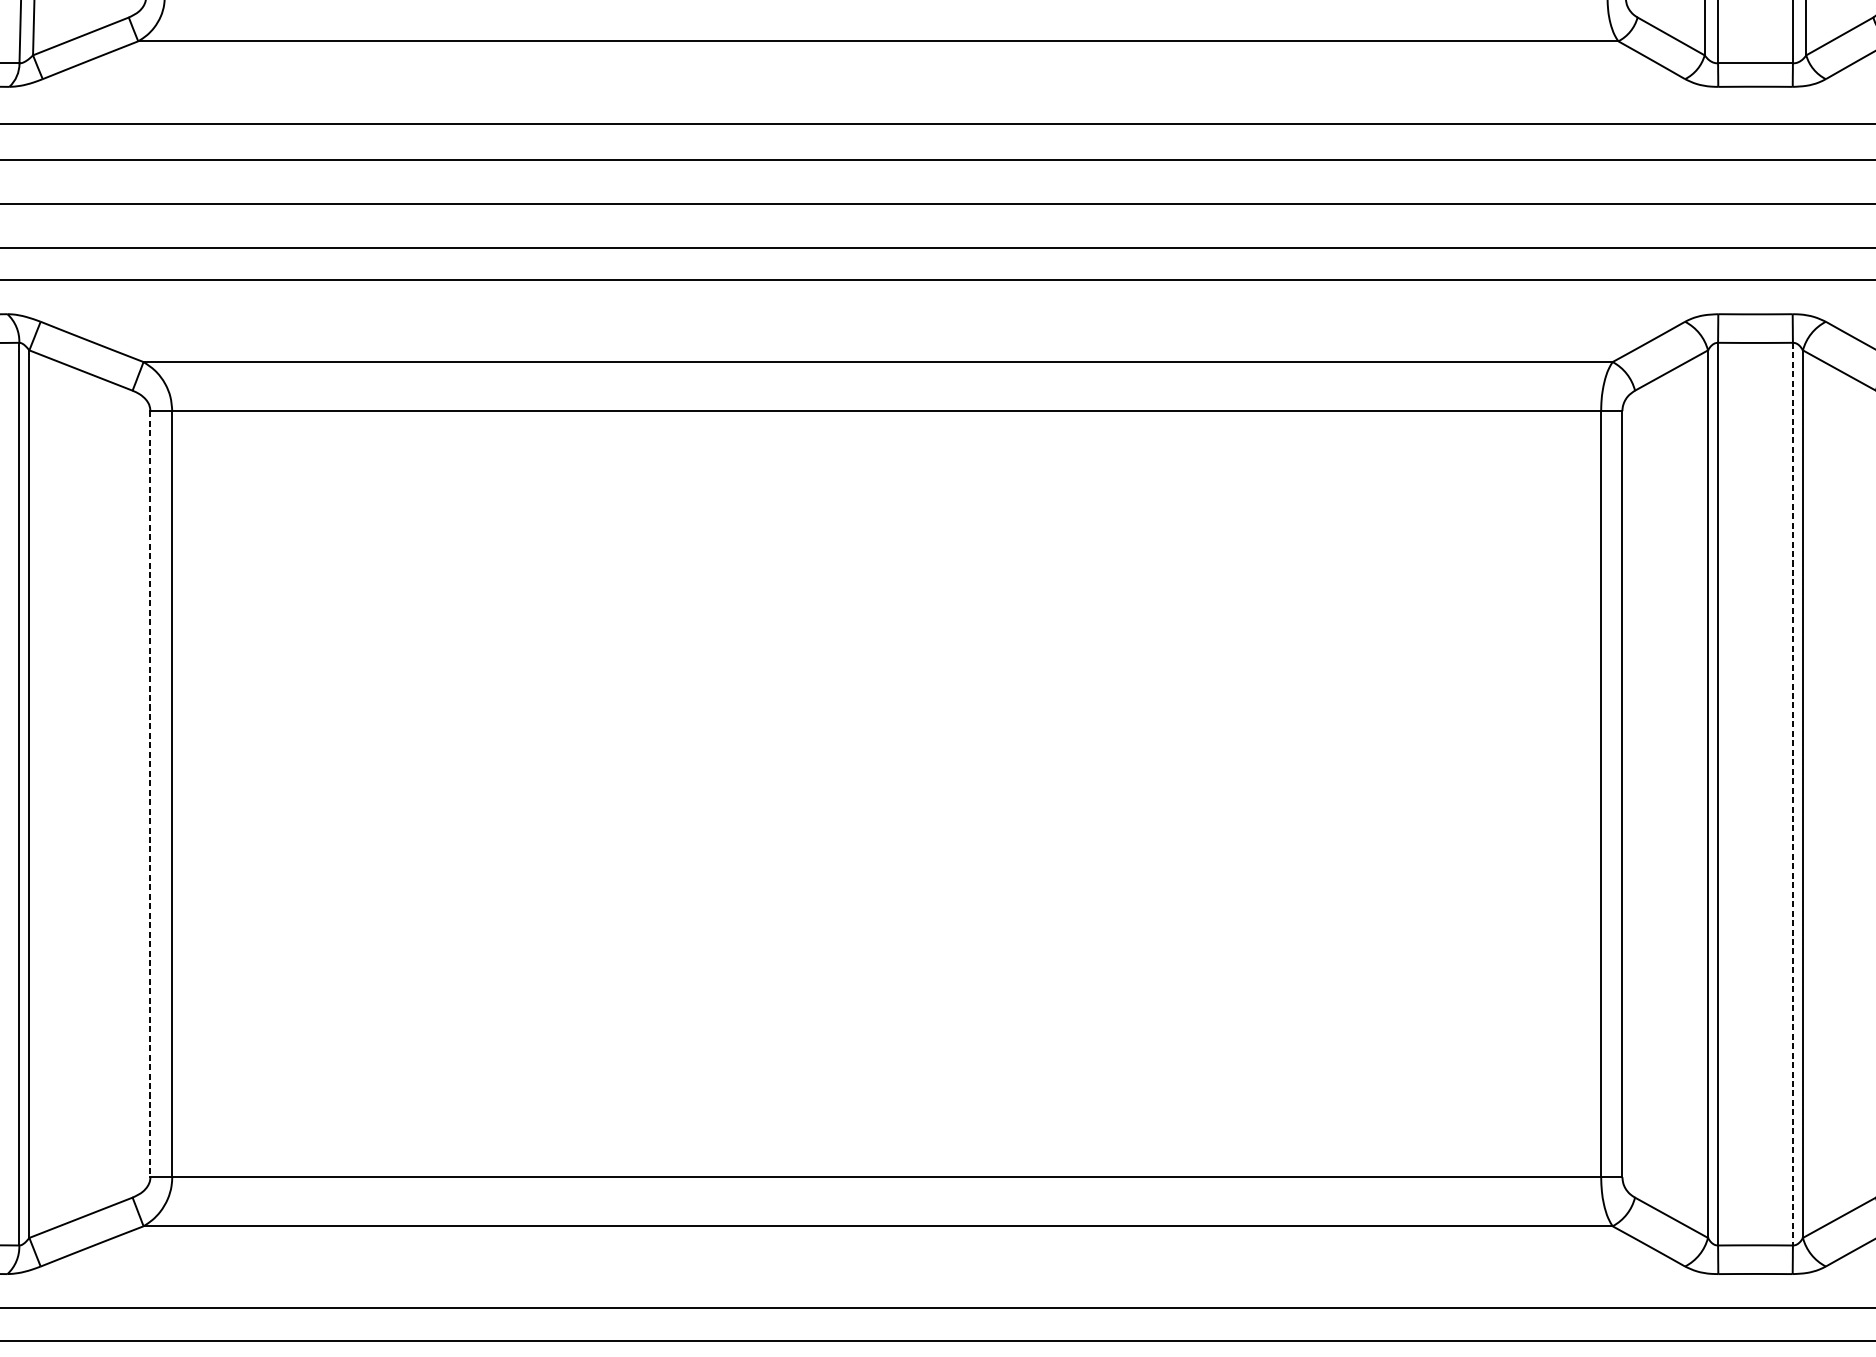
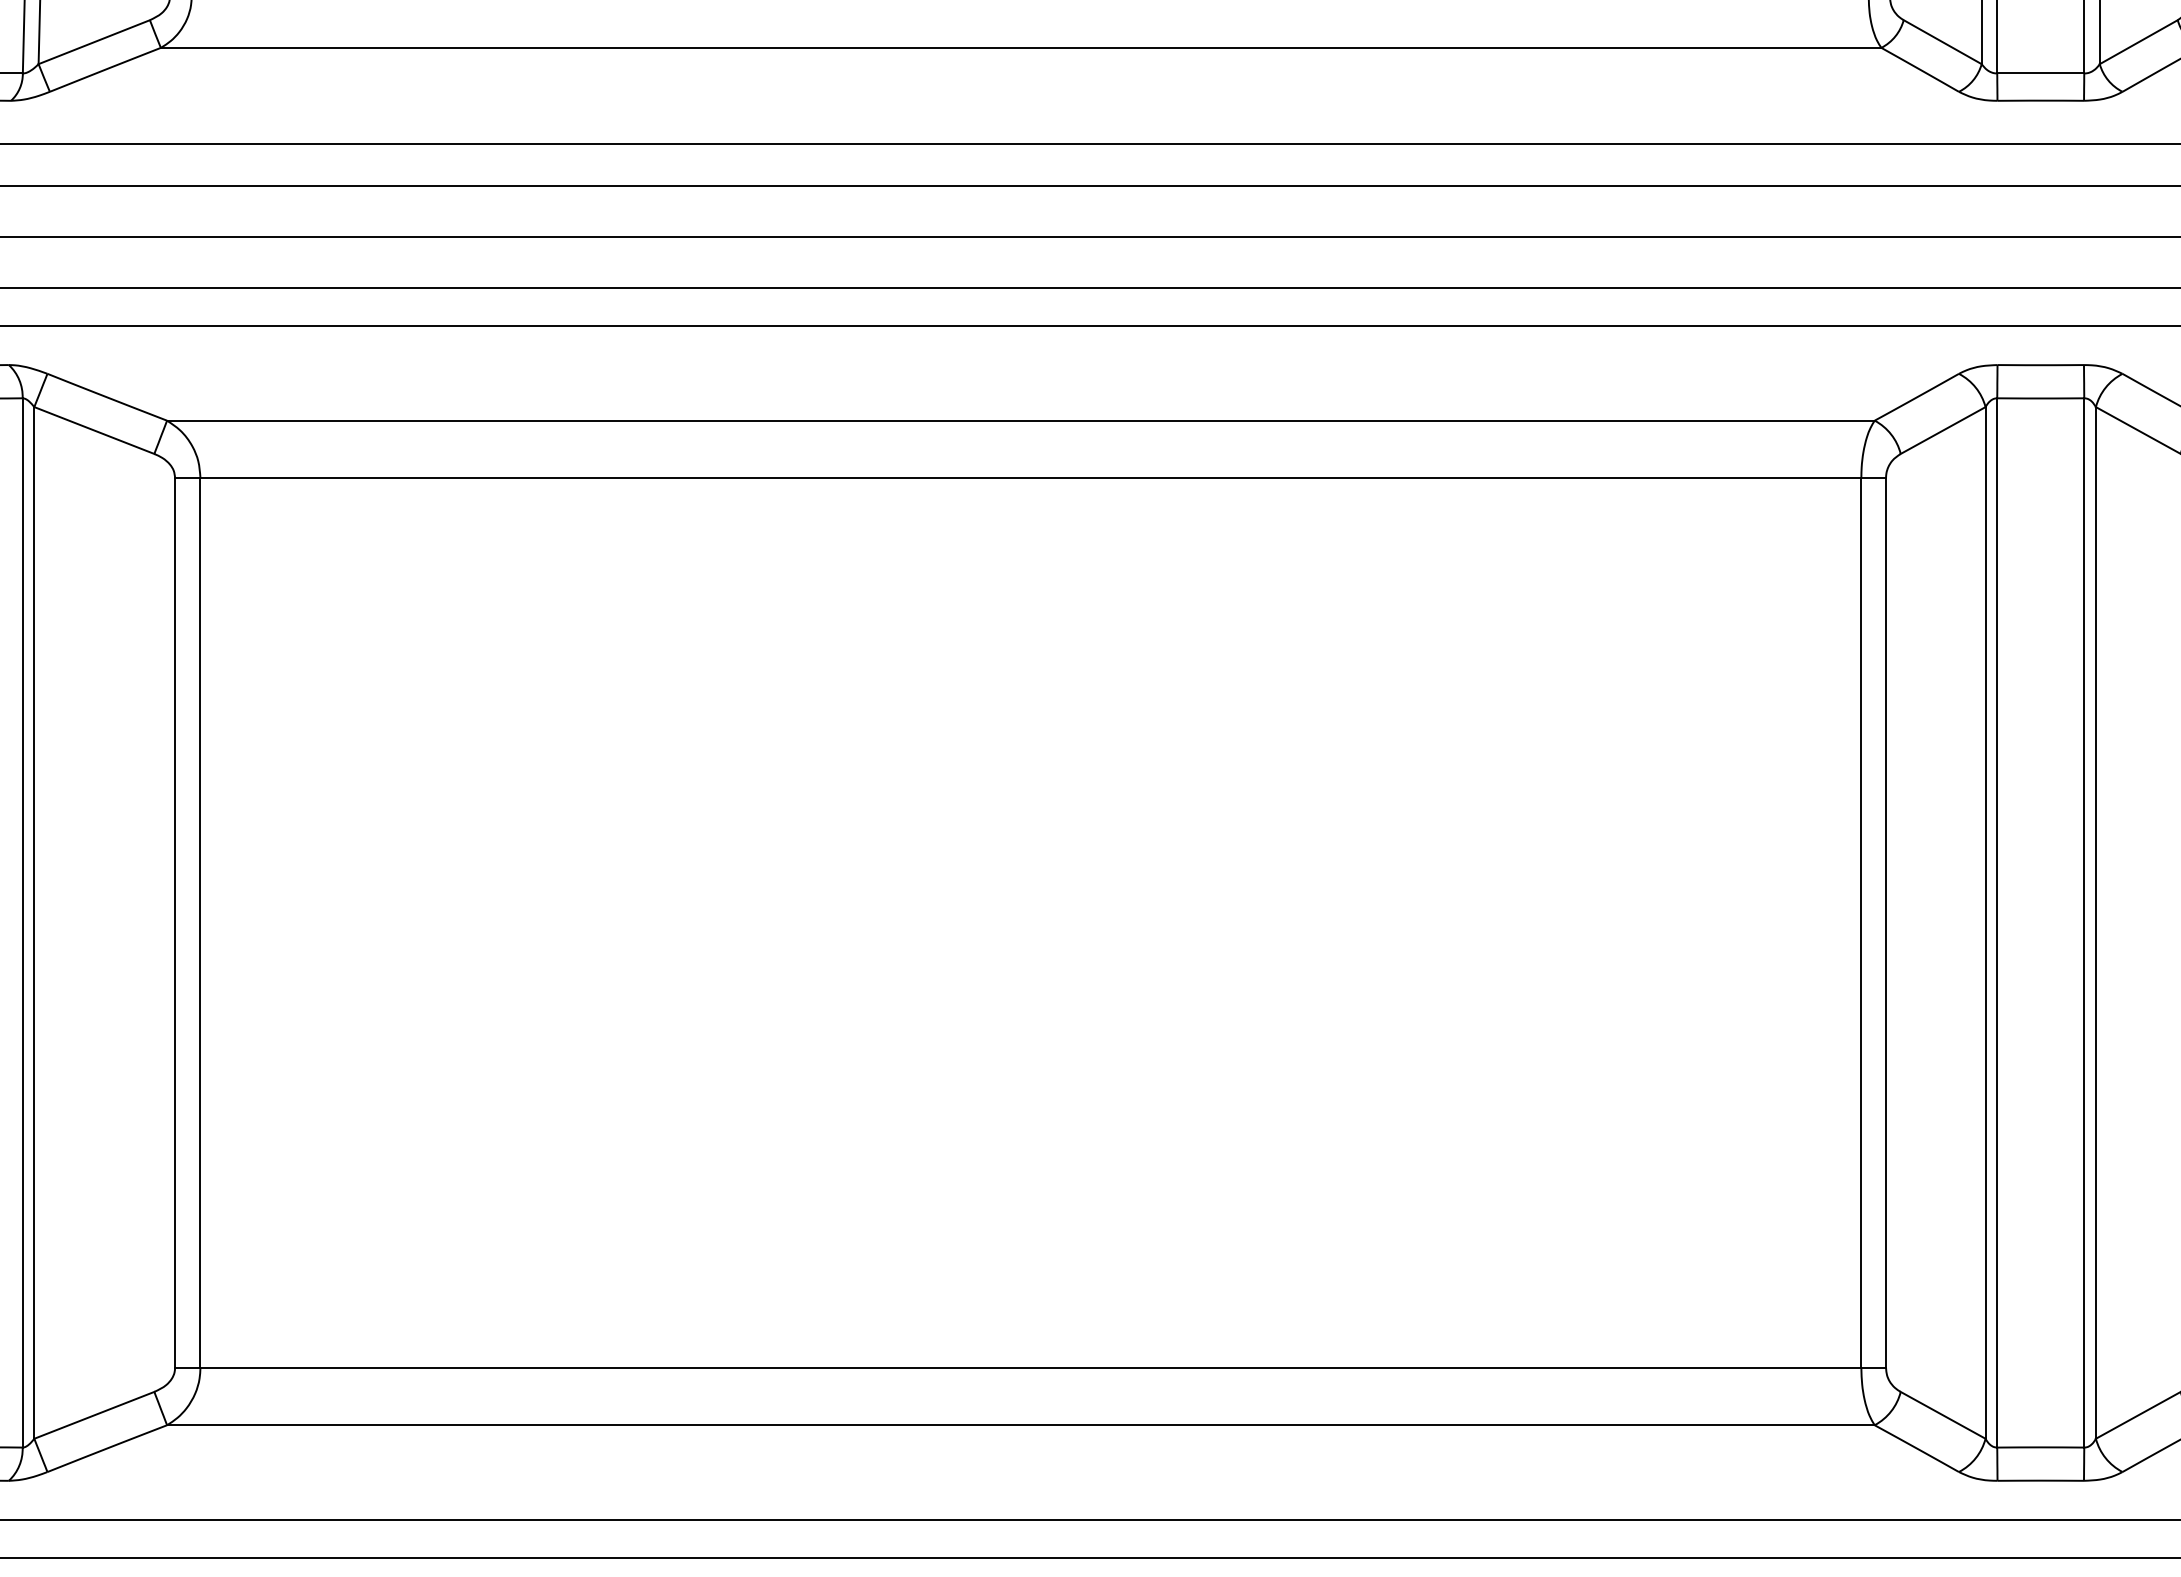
line: (1793, 793) -> (2084, 922), dashed -> solid
line: (150, 794) -> (175, 923), dashed -> solid

